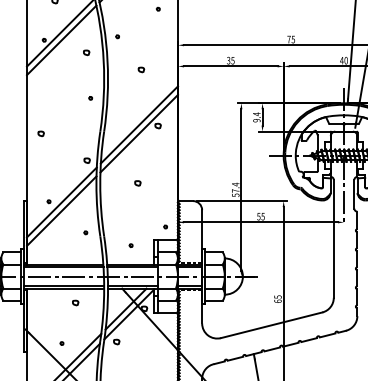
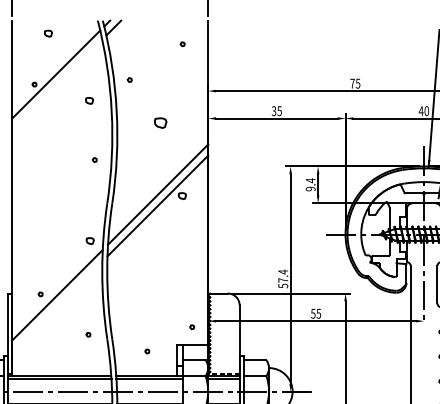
line: (61, 40) -> (56, 84), removed
part: (141, 69) -> (160, 122), size x1.6
part: (40, 133) -> (29, 205), removed
part: (137, 183) -> (155, 270), removed
line: (61, 210) -> (56, 305), removed

